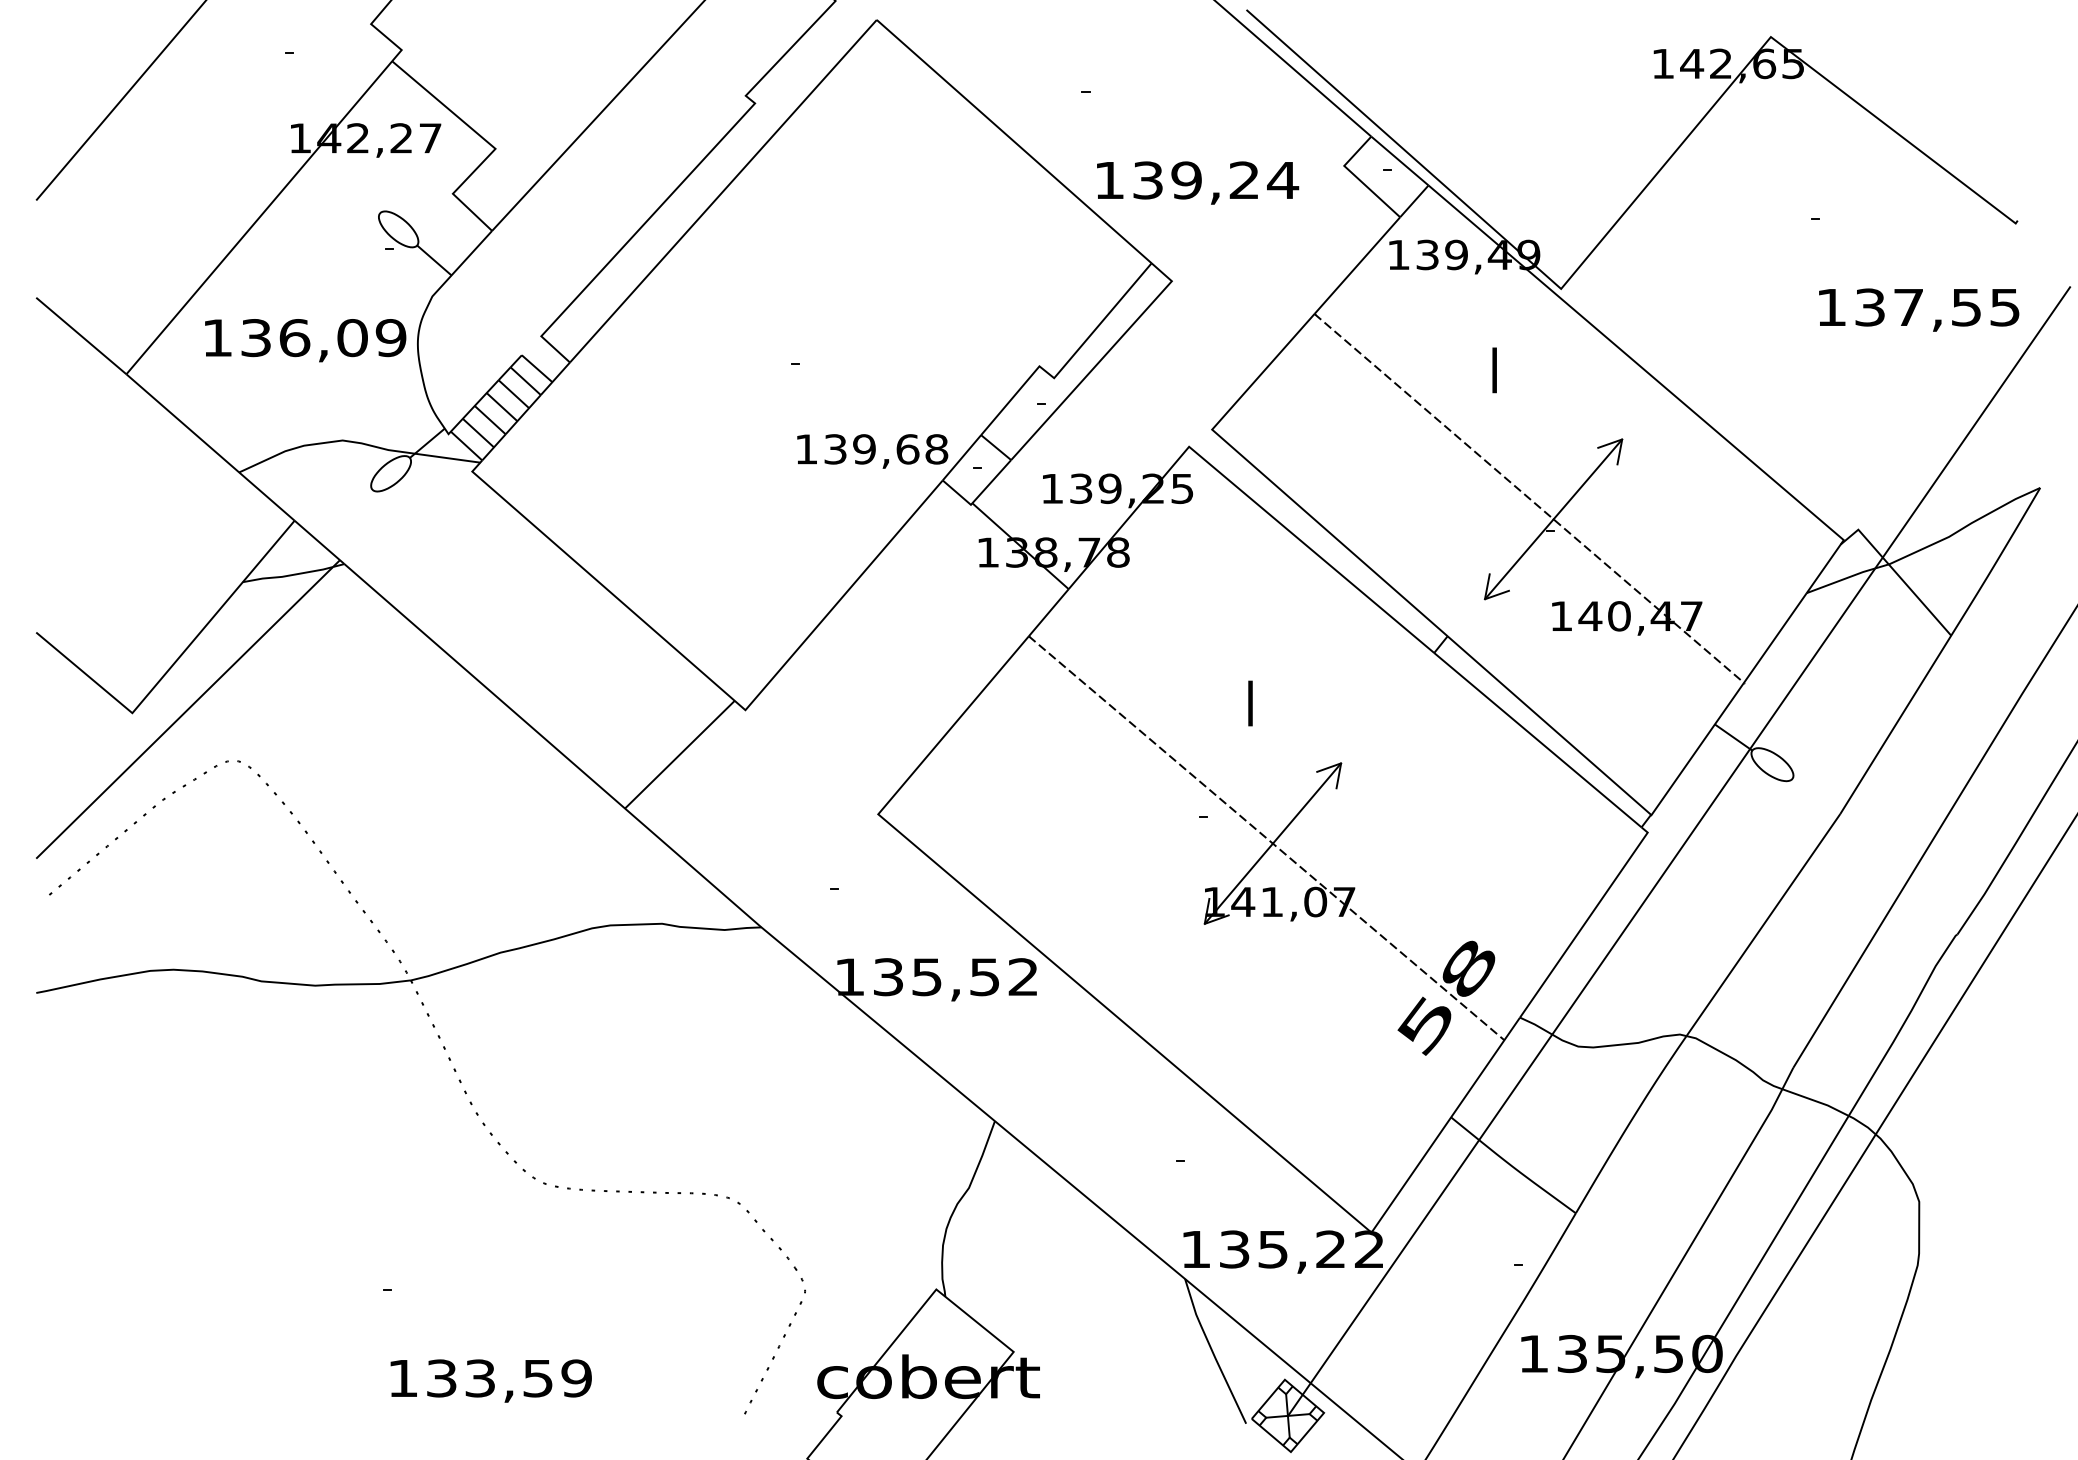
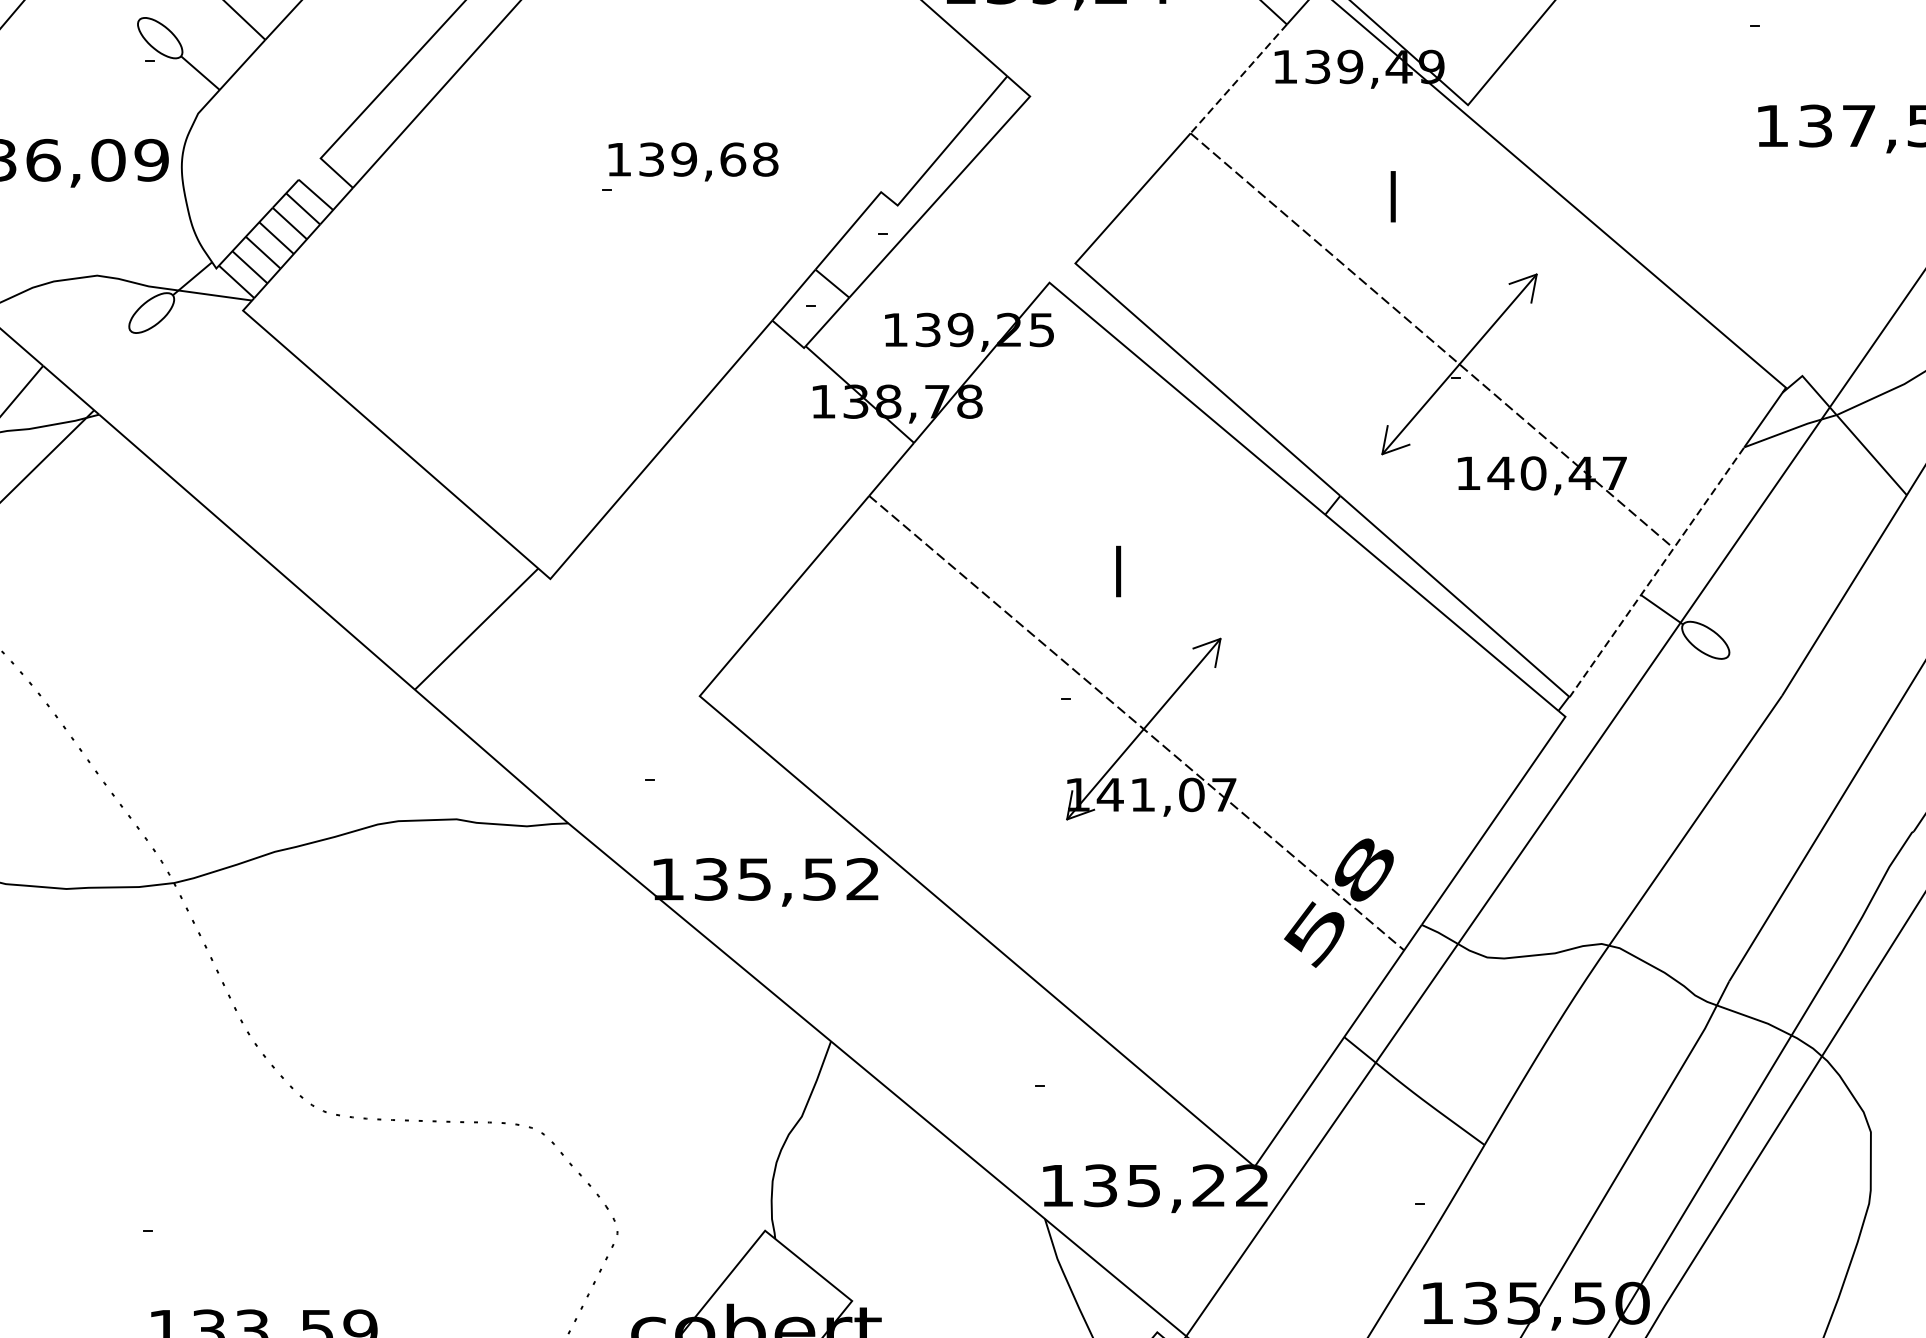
line: (1357, 265) -> (1238, 78), solid -> dashed
text: (872, 451) -> (693, 162), moved
line: (1728, 704) -> (1656, 572), solid -> dashed

